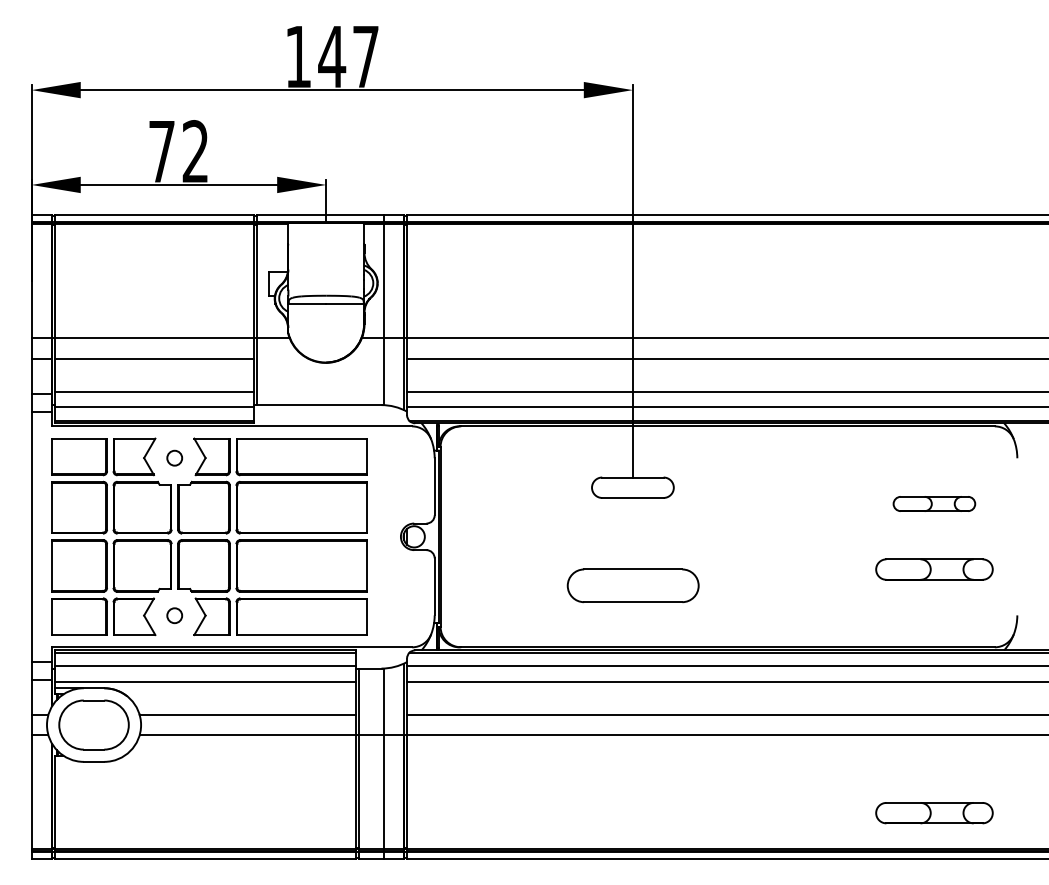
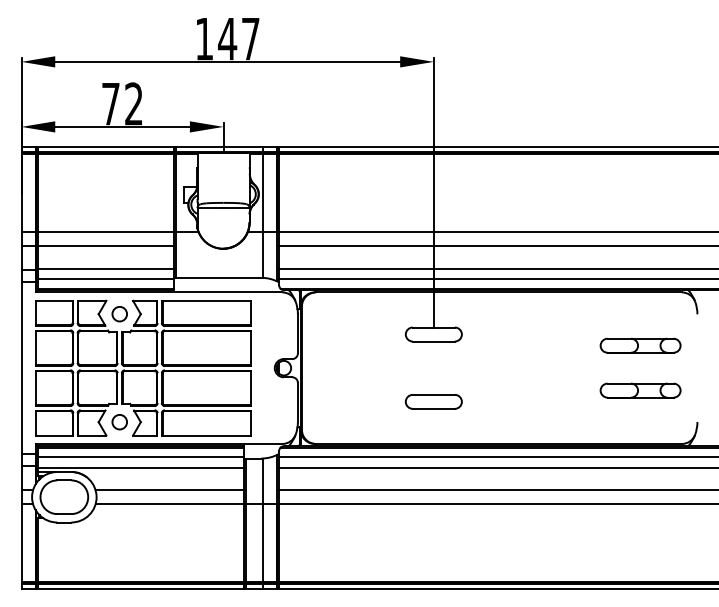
circle: (174, 458) -> (119, 314), size x1.43
part: (934, 503) -> (640, 345), size x1.43
part: (632, 585) -> (433, 401), size x0.62
circle: (174, 616) -> (119, 422), size x1.43
part: (934, 812) -> (640, 557), removed

